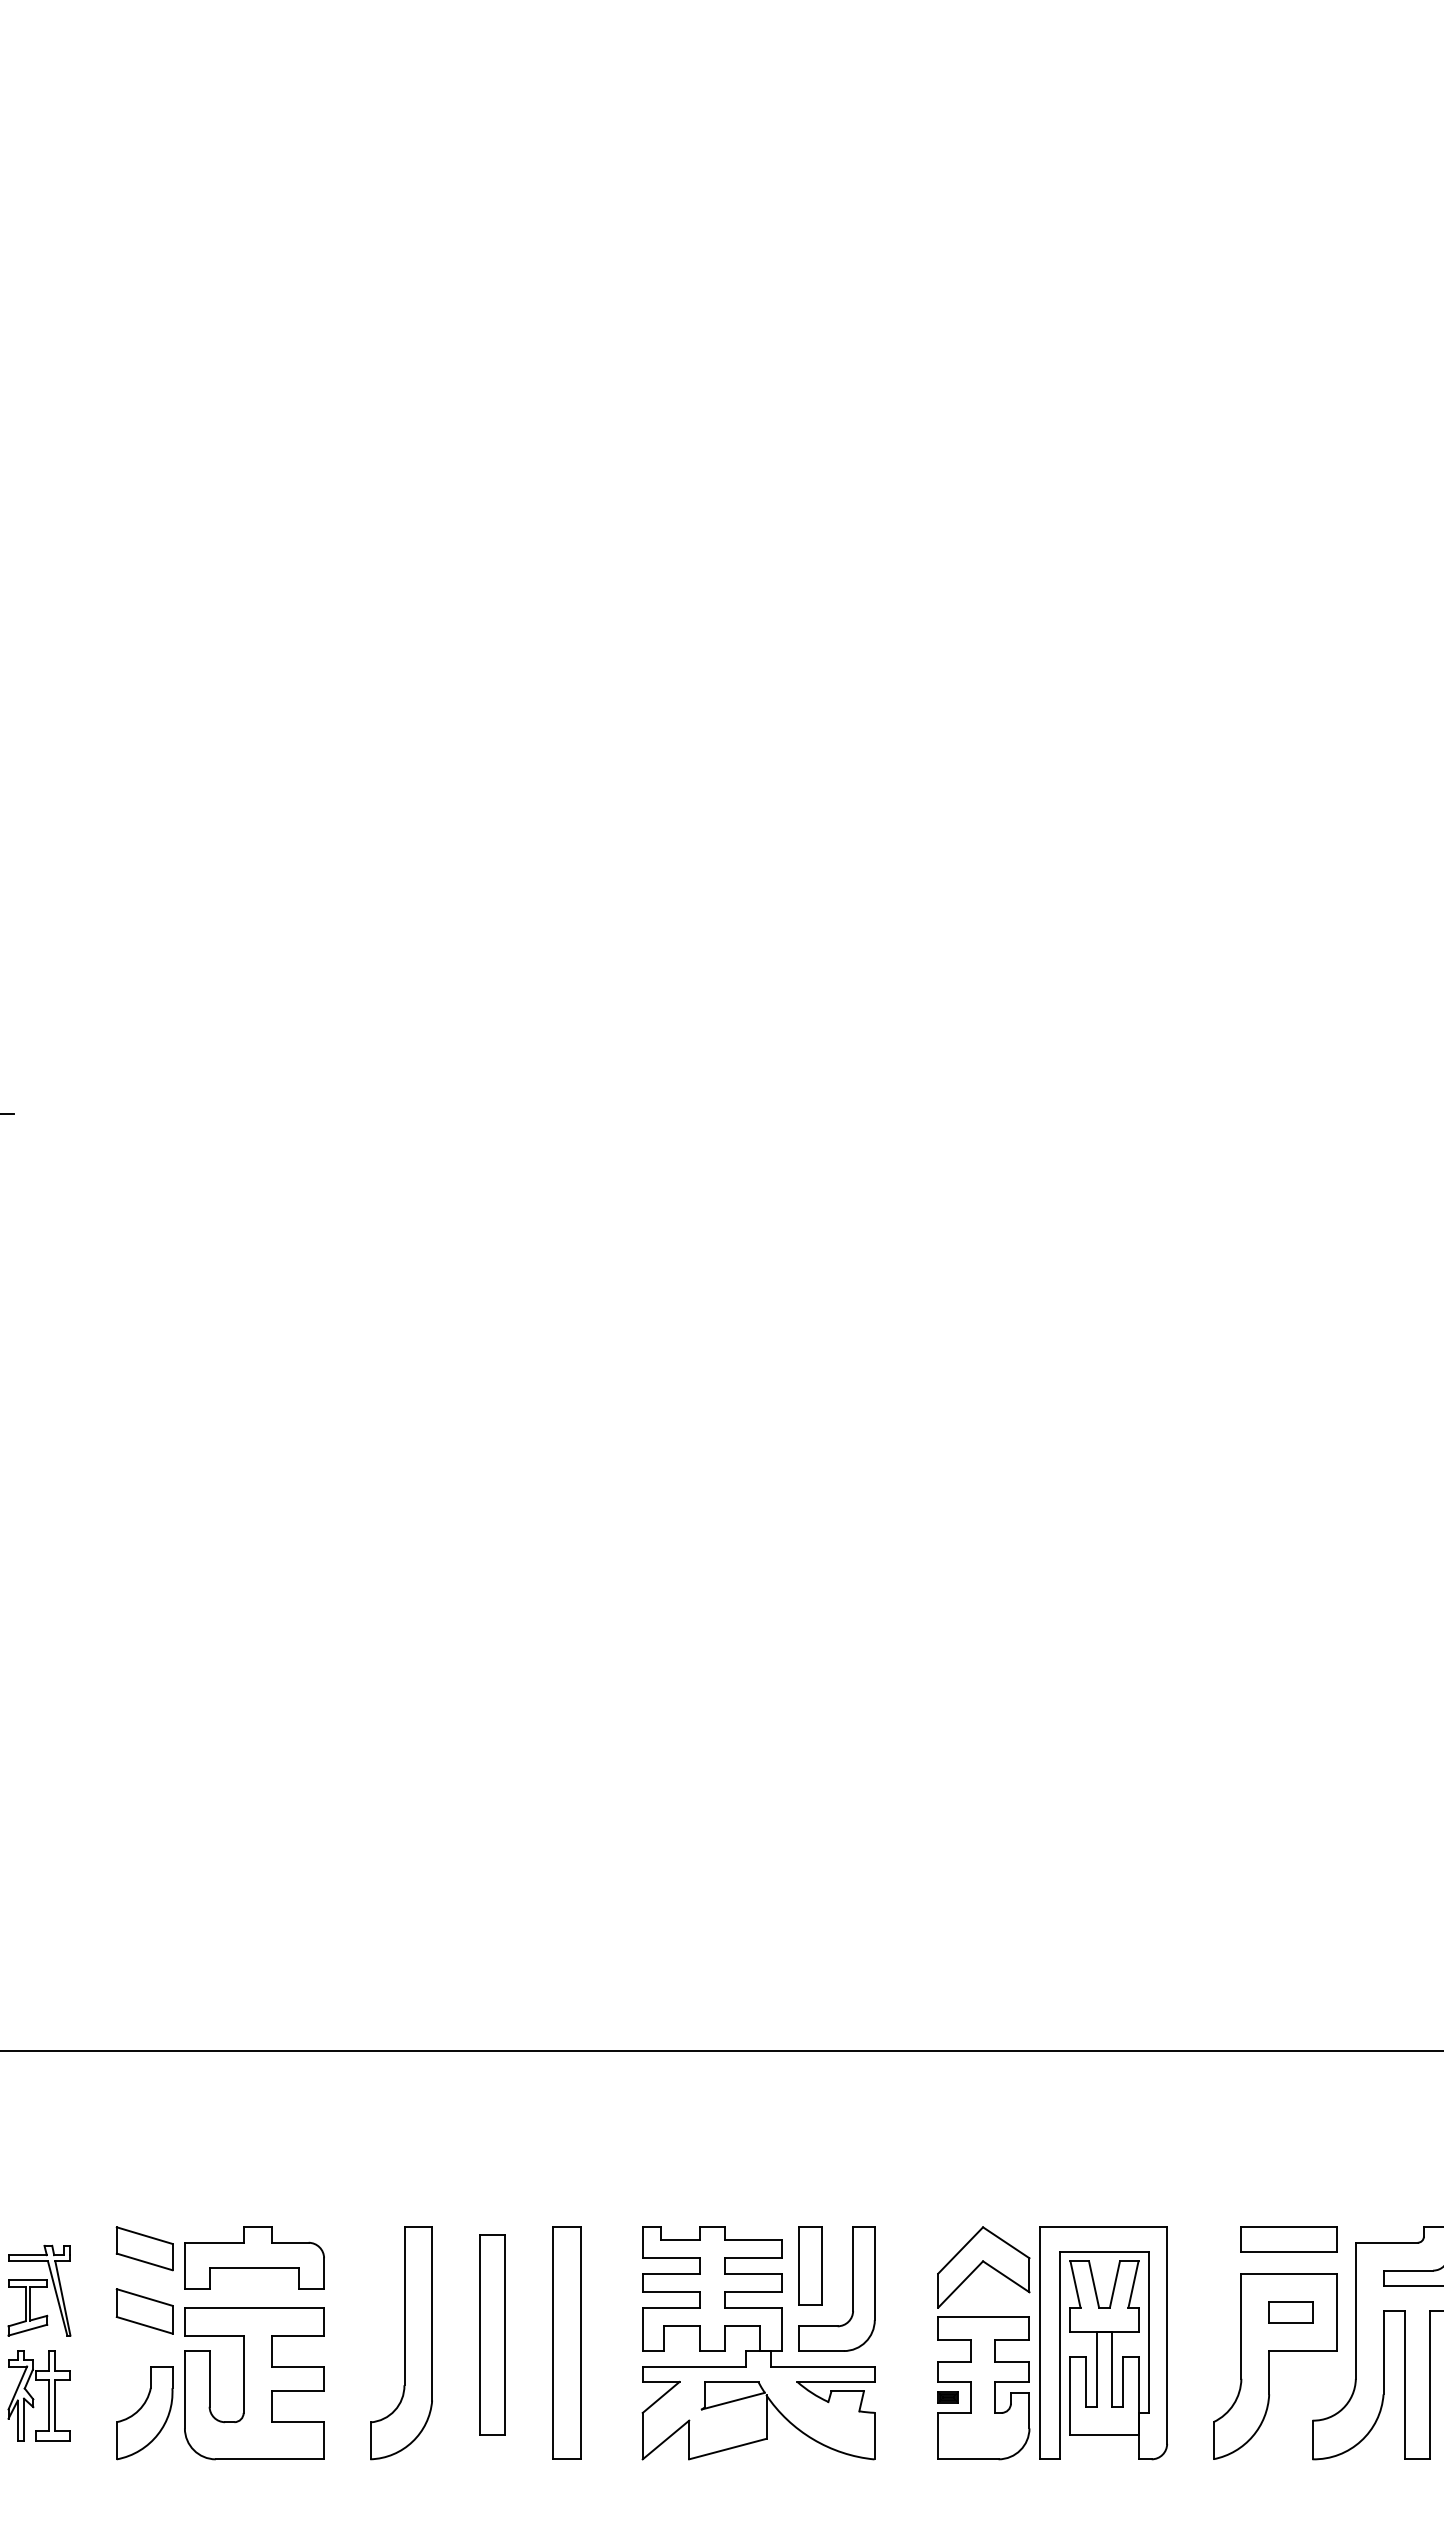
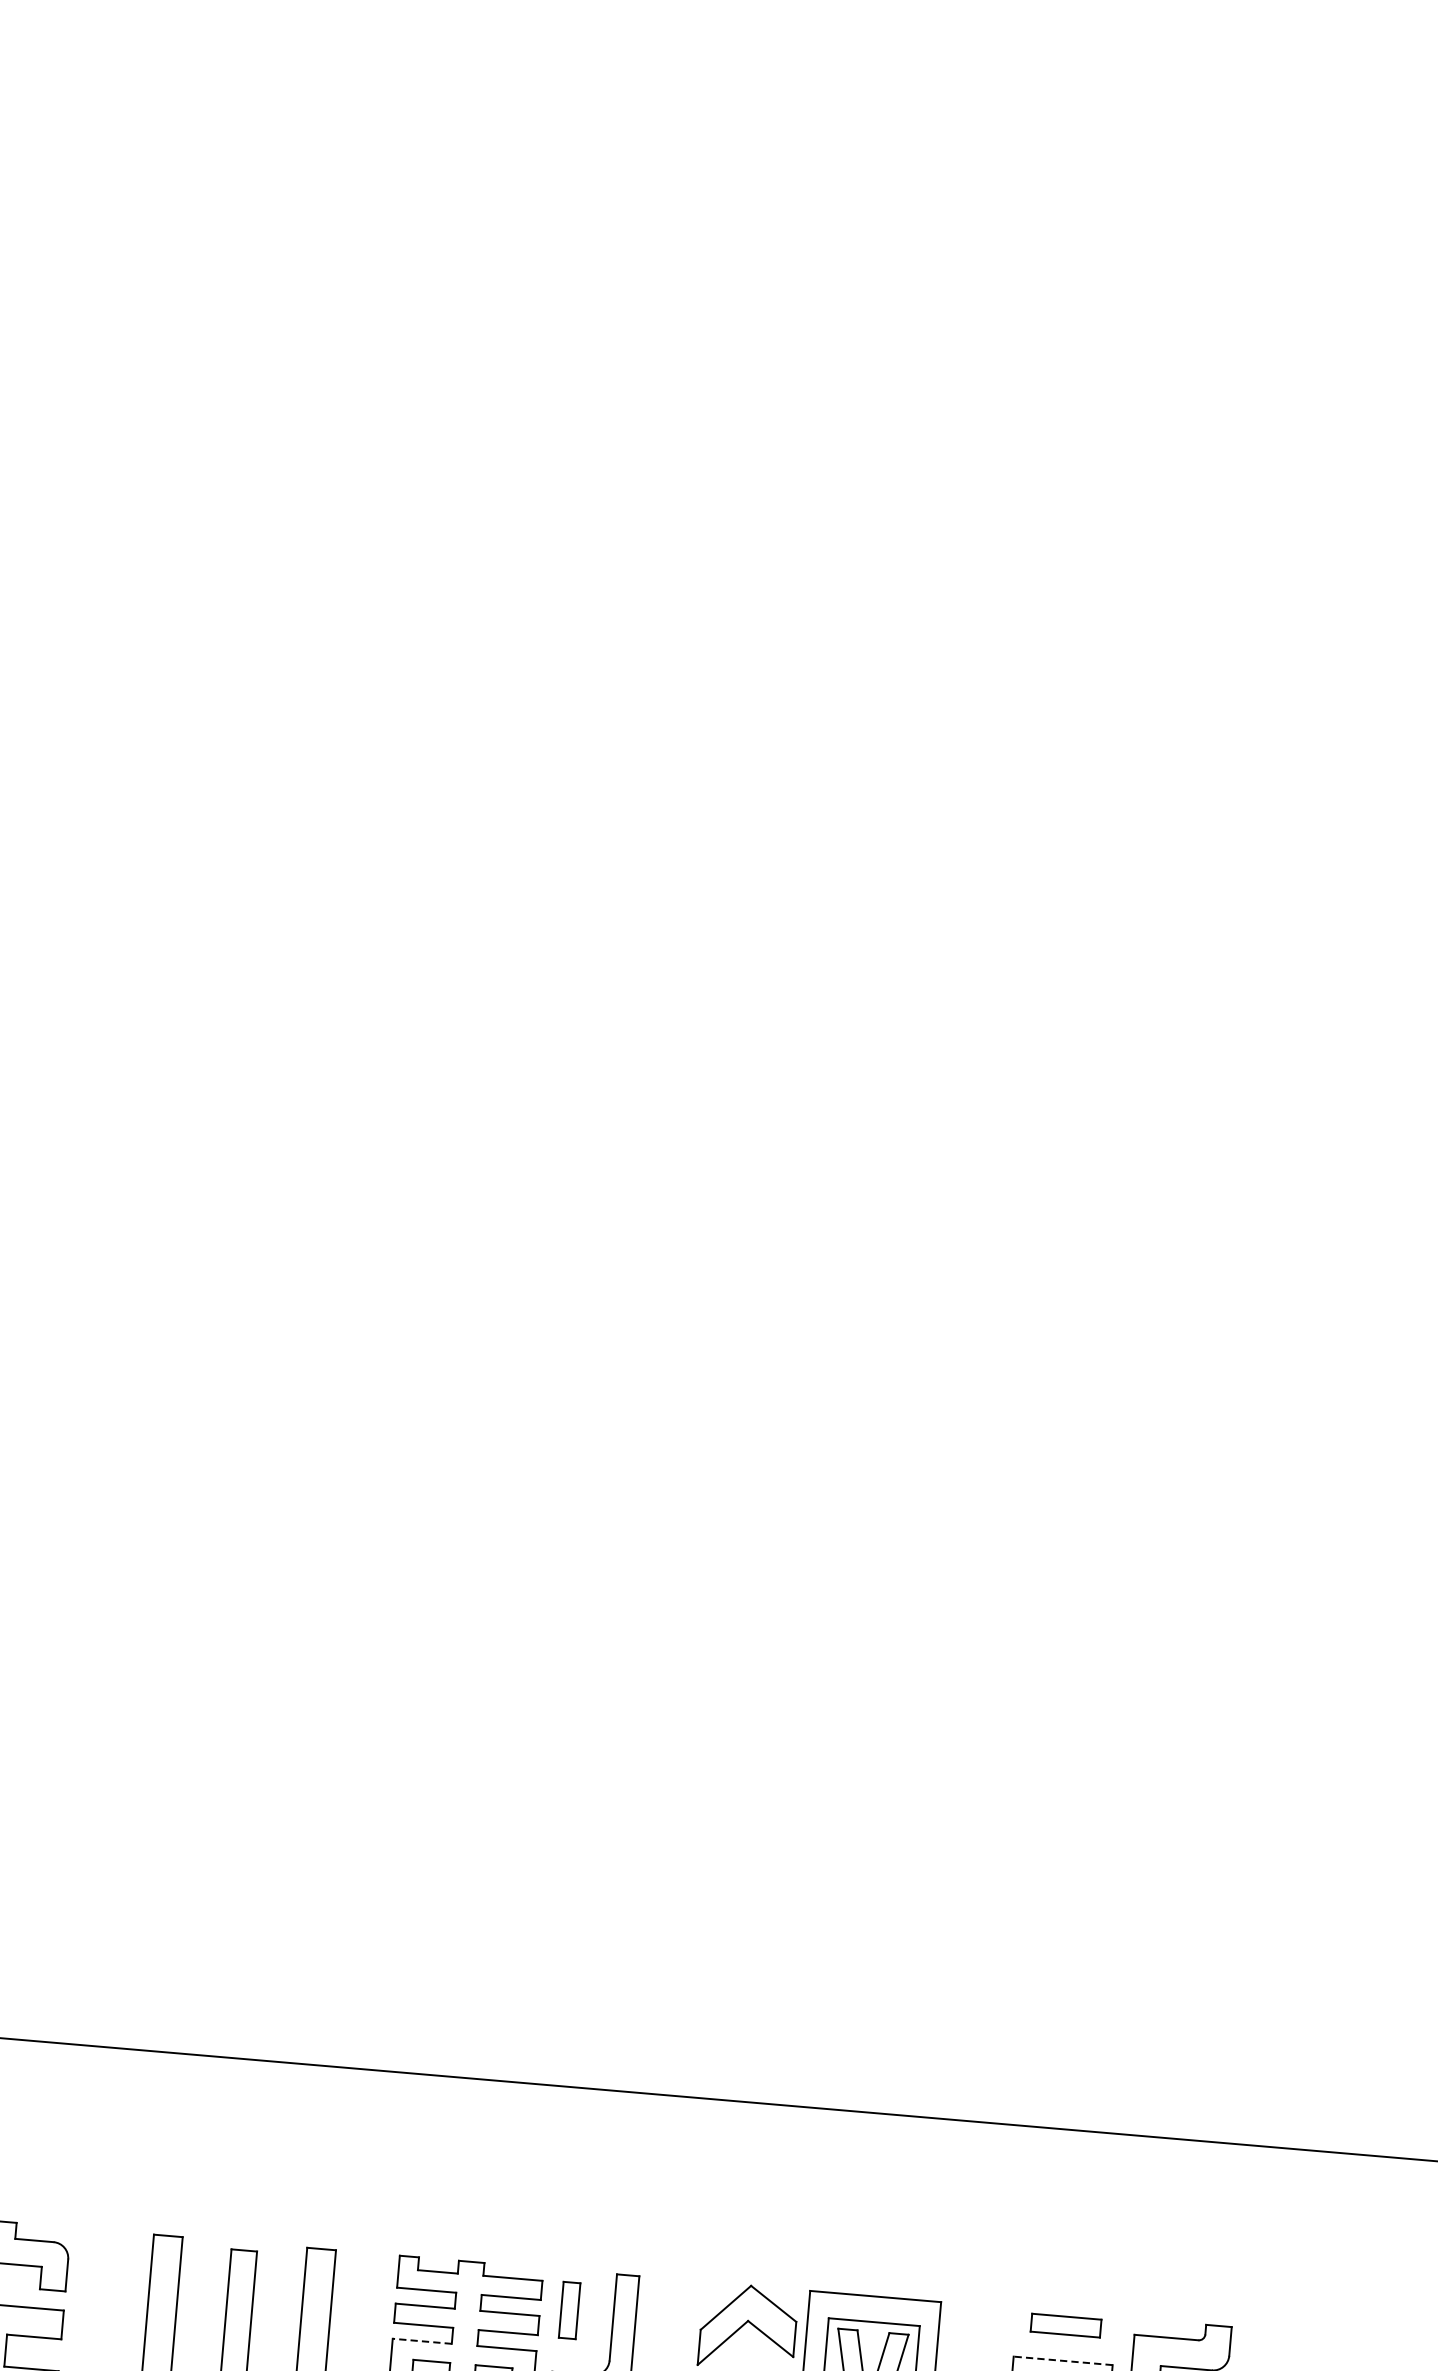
part: (1288, 2239) -> (1065, 2325), size x0.7
part: (810, 2265) -> (569, 2310), size x0.7
line: (1289, 2273) -> (1063, 2360), solid -> dashed
line: (671, 2307) -> (422, 2341), solid -> dashed

